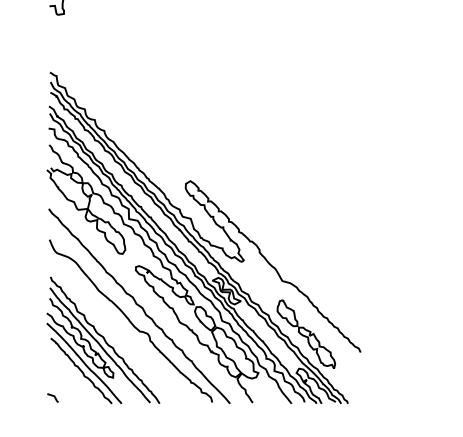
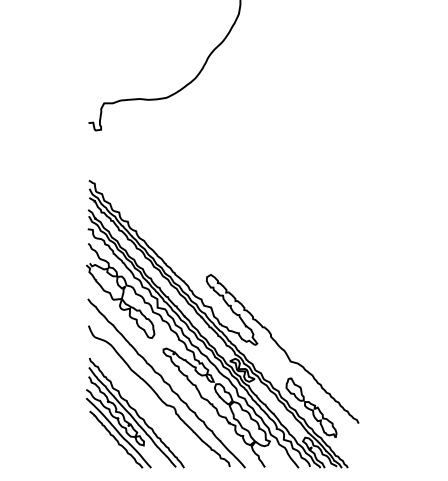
line: (52, 397) -> (91, 462), removed

